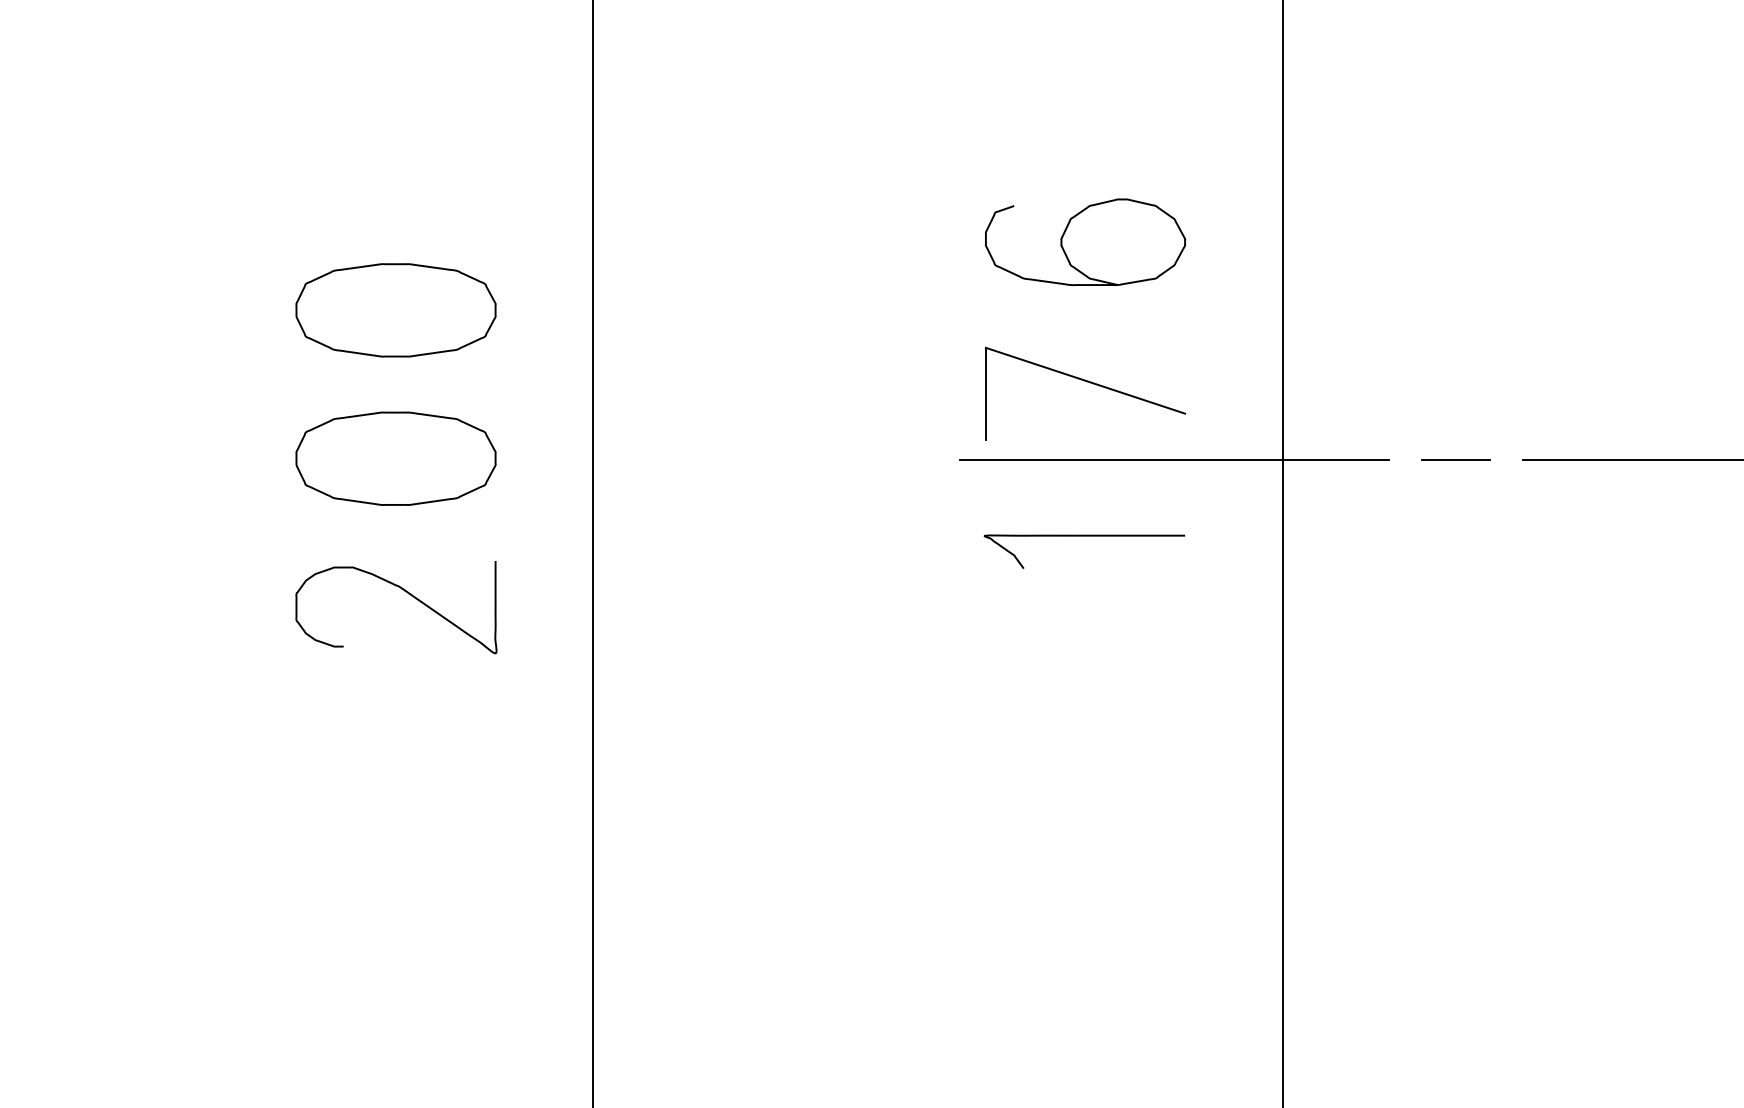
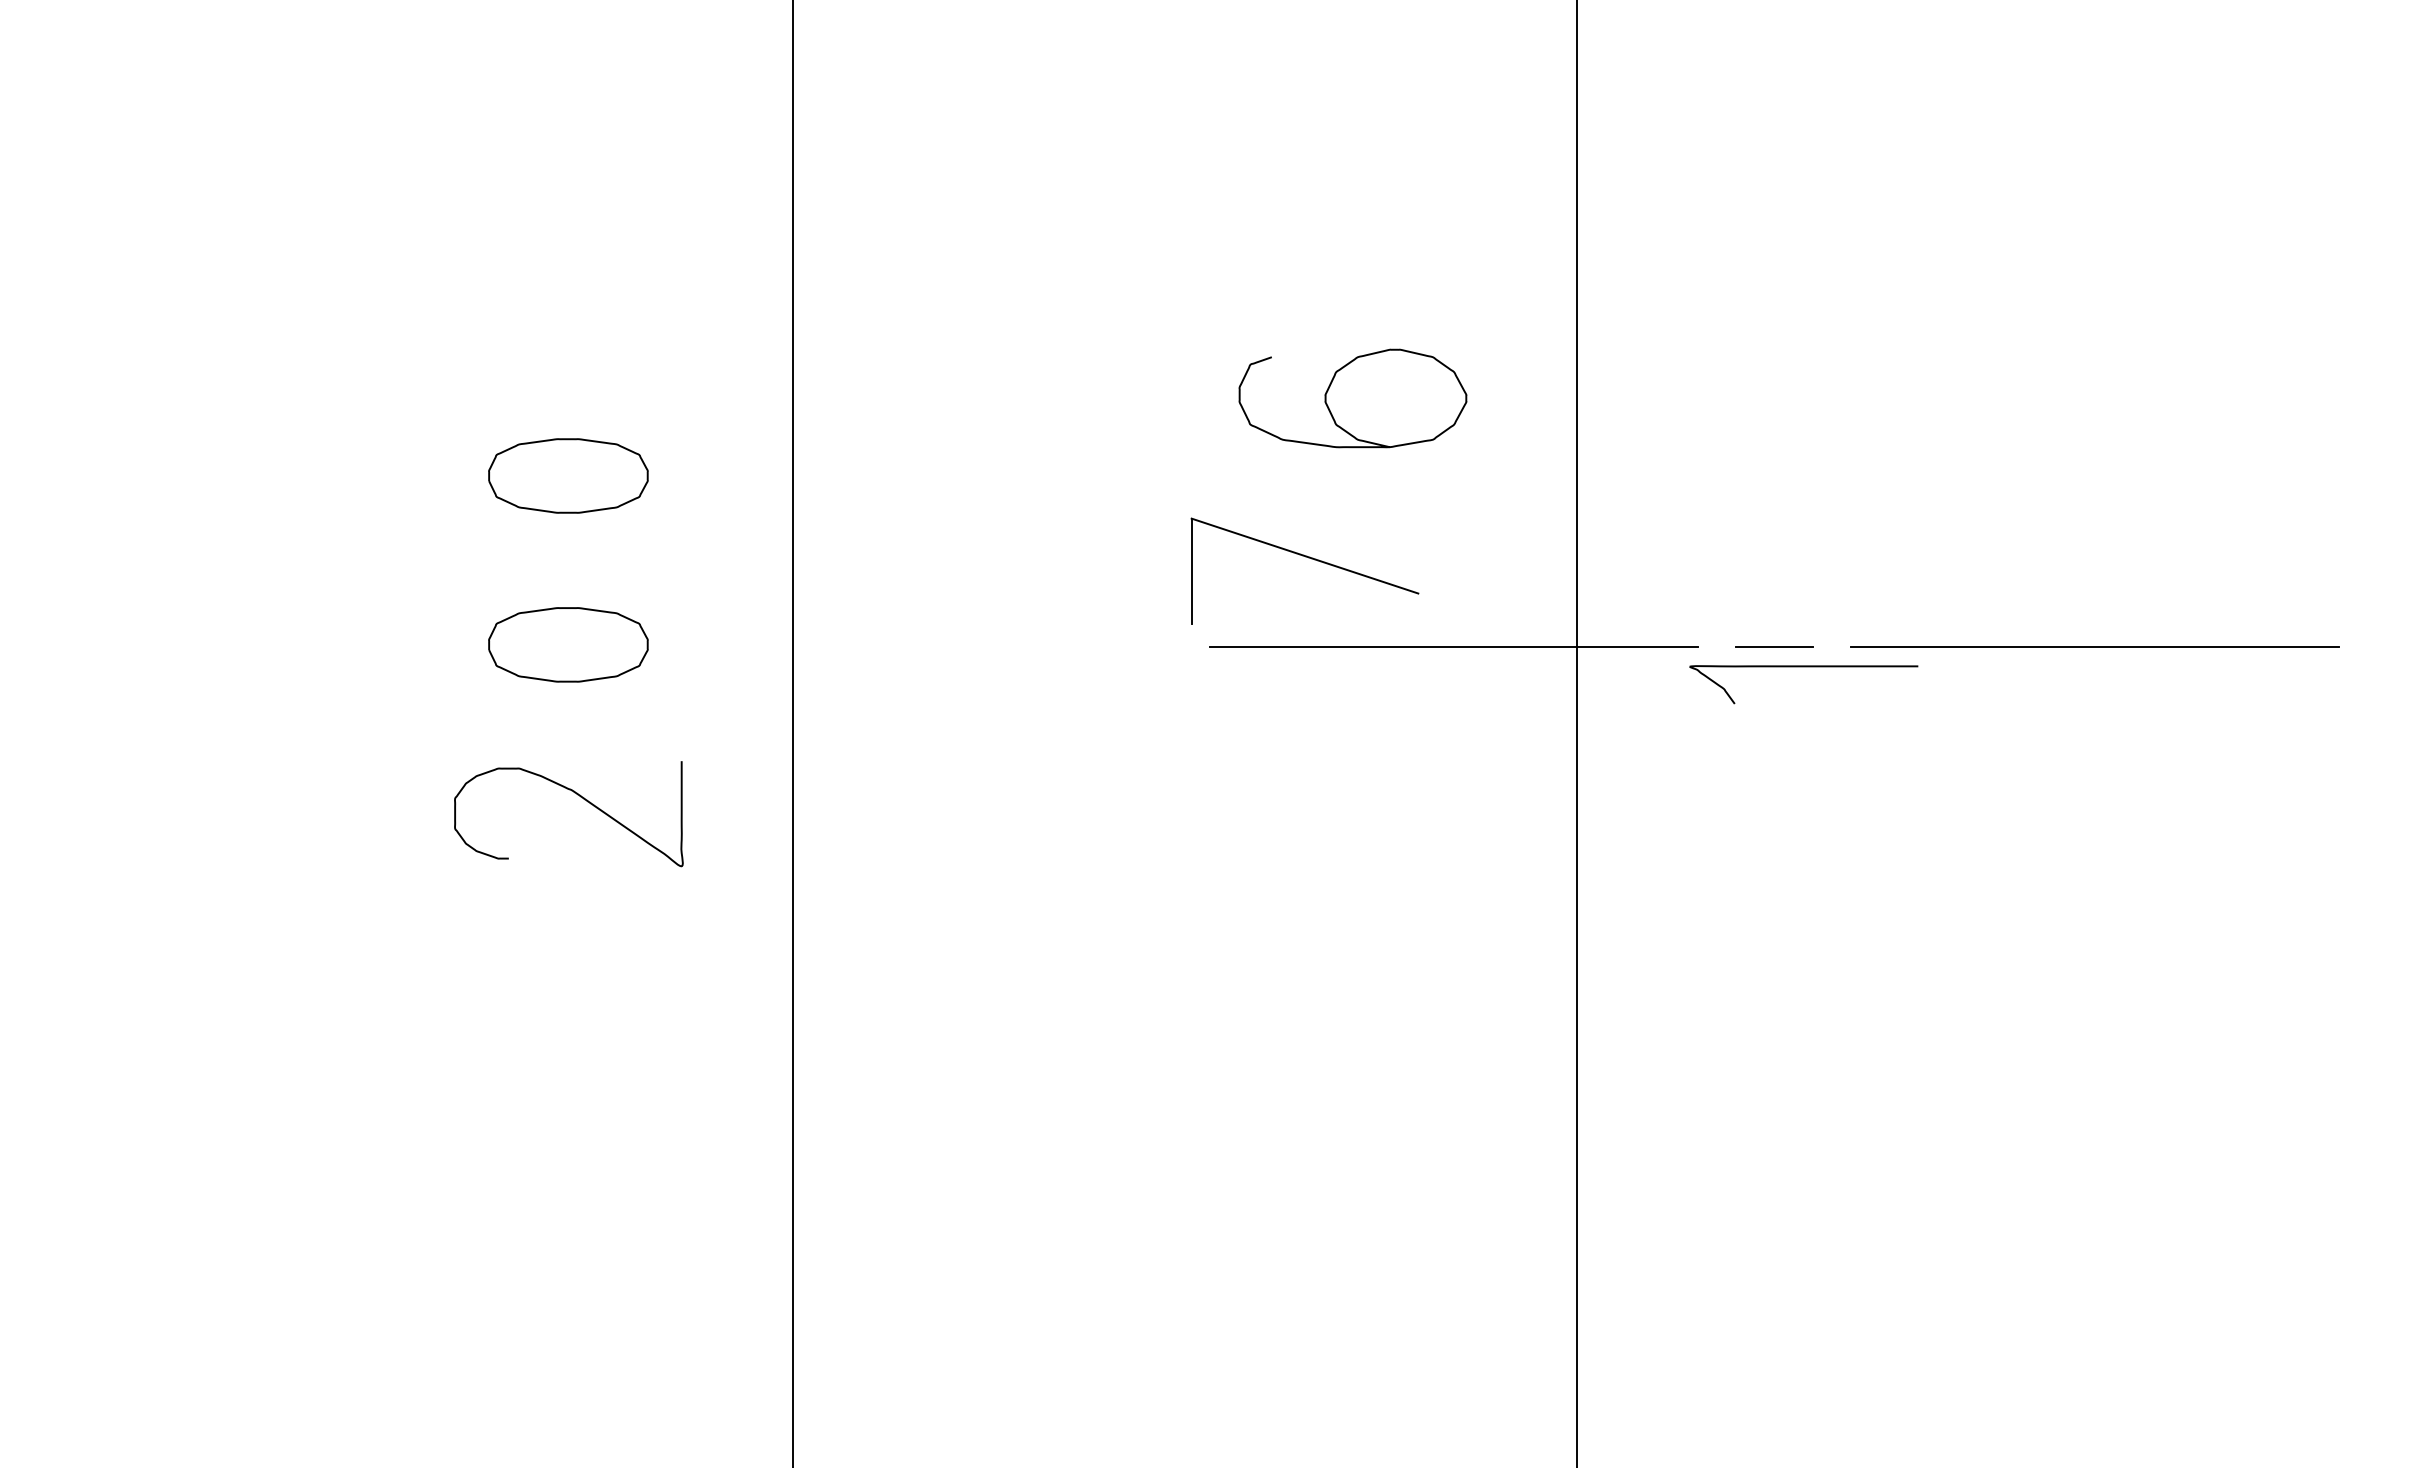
part: (396, 309) -> (568, 475), size x0.7
part: (1088, 382) -> (1308, 558), moved
part: (396, 458) -> (568, 644), size x0.7
curve: (1084, 536) -> (1803, 667), moved

